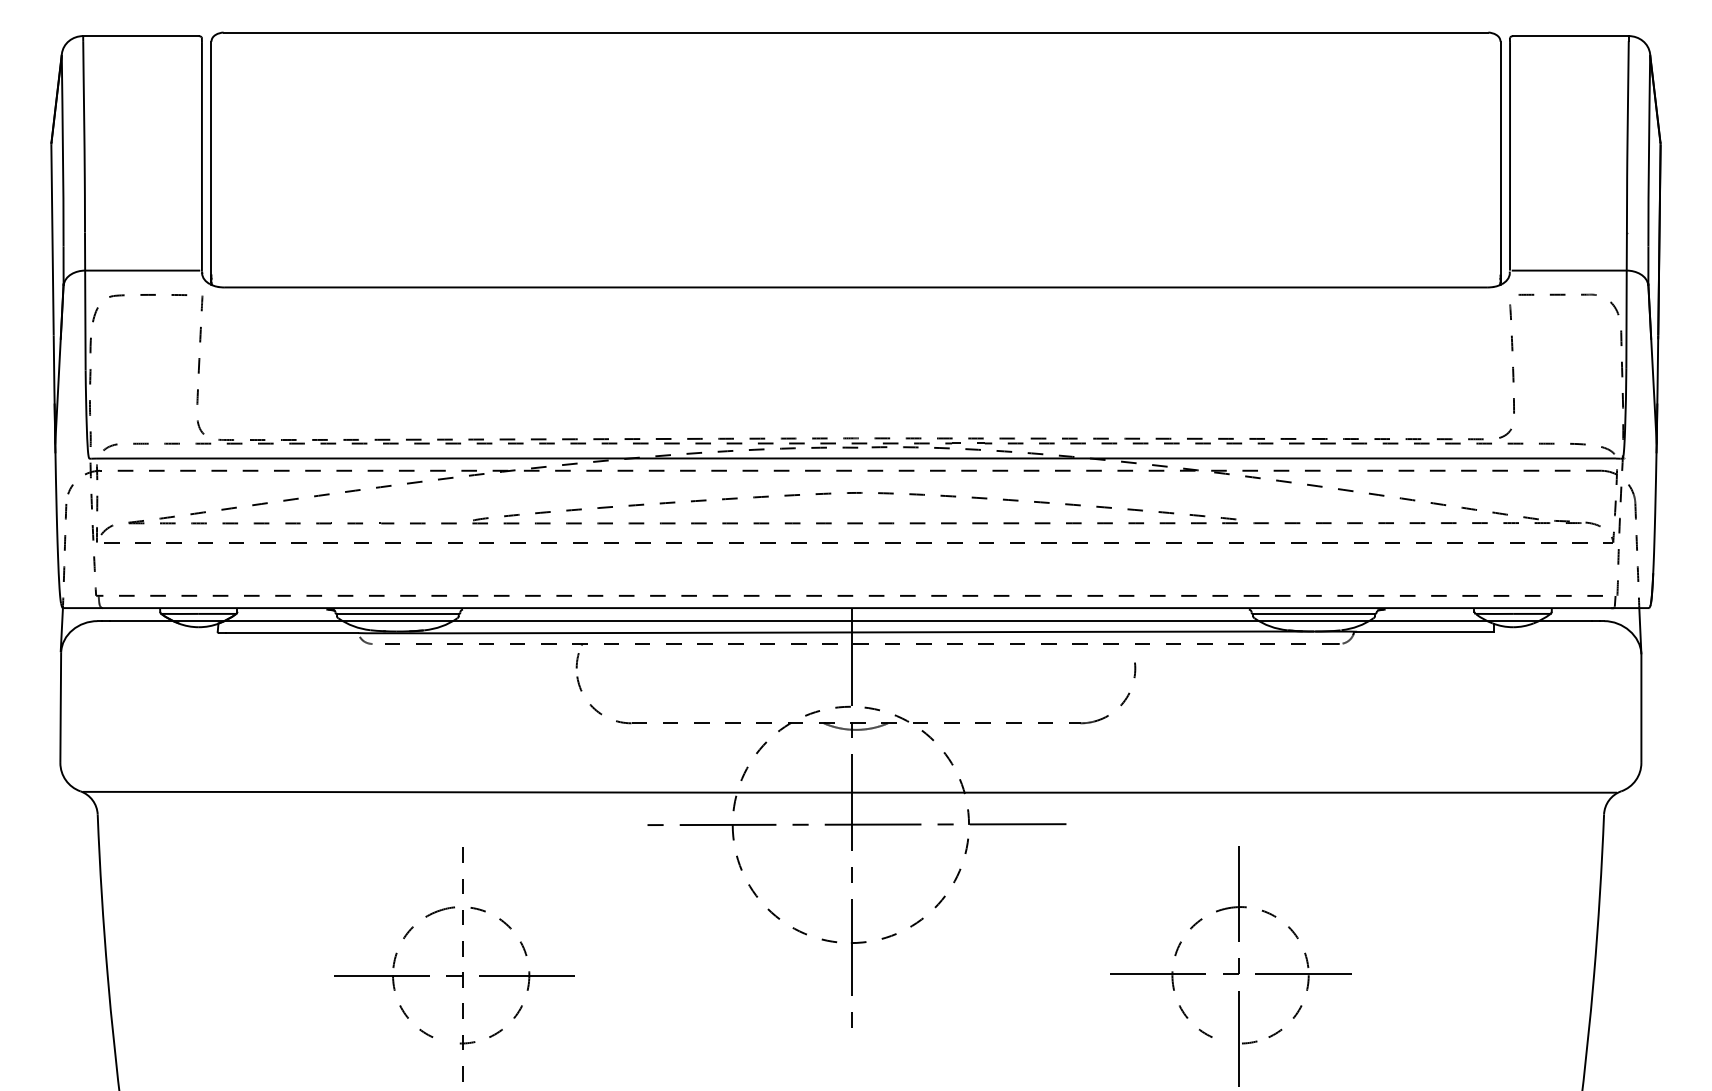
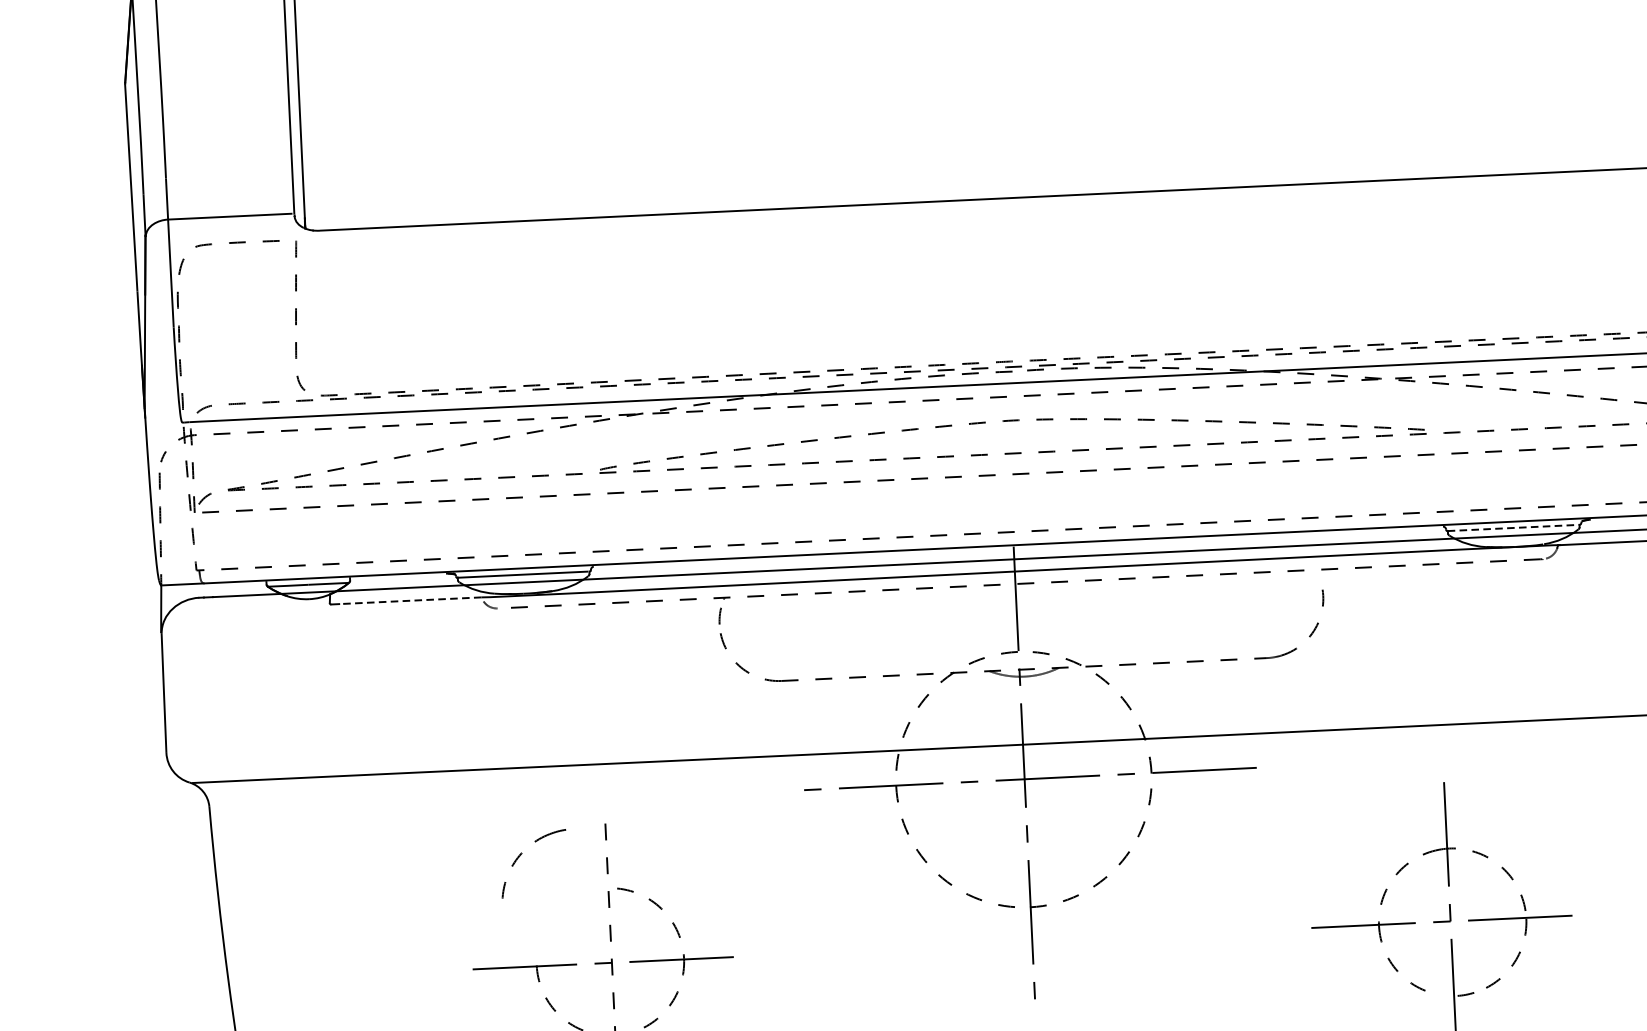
line: (1313, 613) -> (1513, 527), solid -> dashed
line: (292, 633) -> (410, 601), solid -> dashed
part: (412, 929) -> (521, 855), moved

